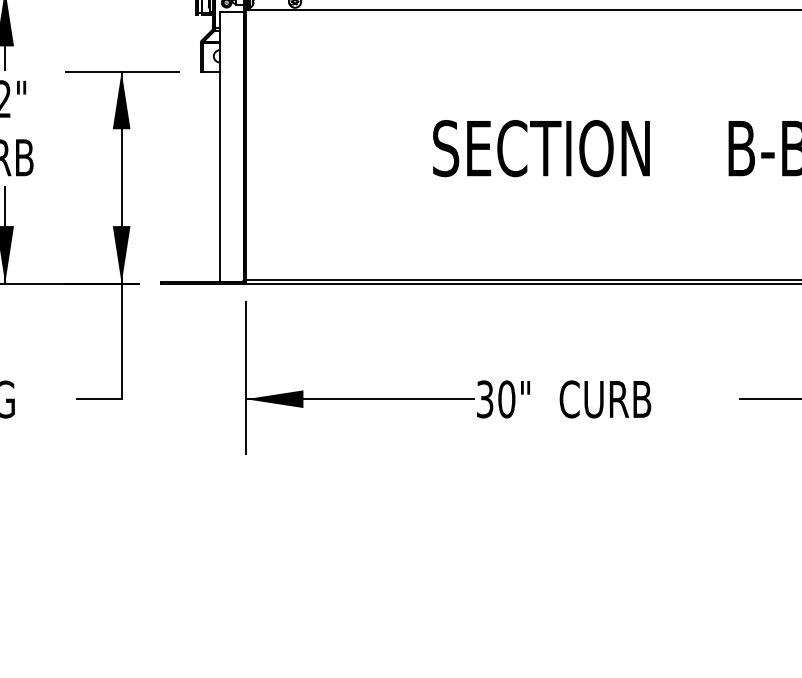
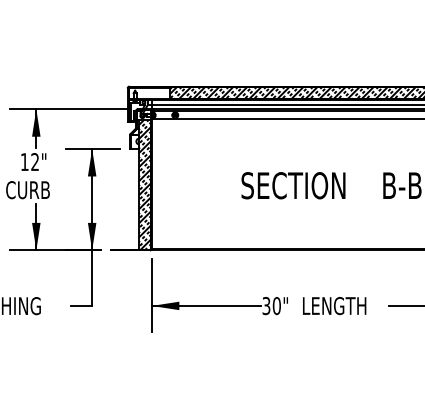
hatch: (230, 145) -> (144, 184), added
text: (626, 400) -> (334, 306), CURB -> LENGTH

